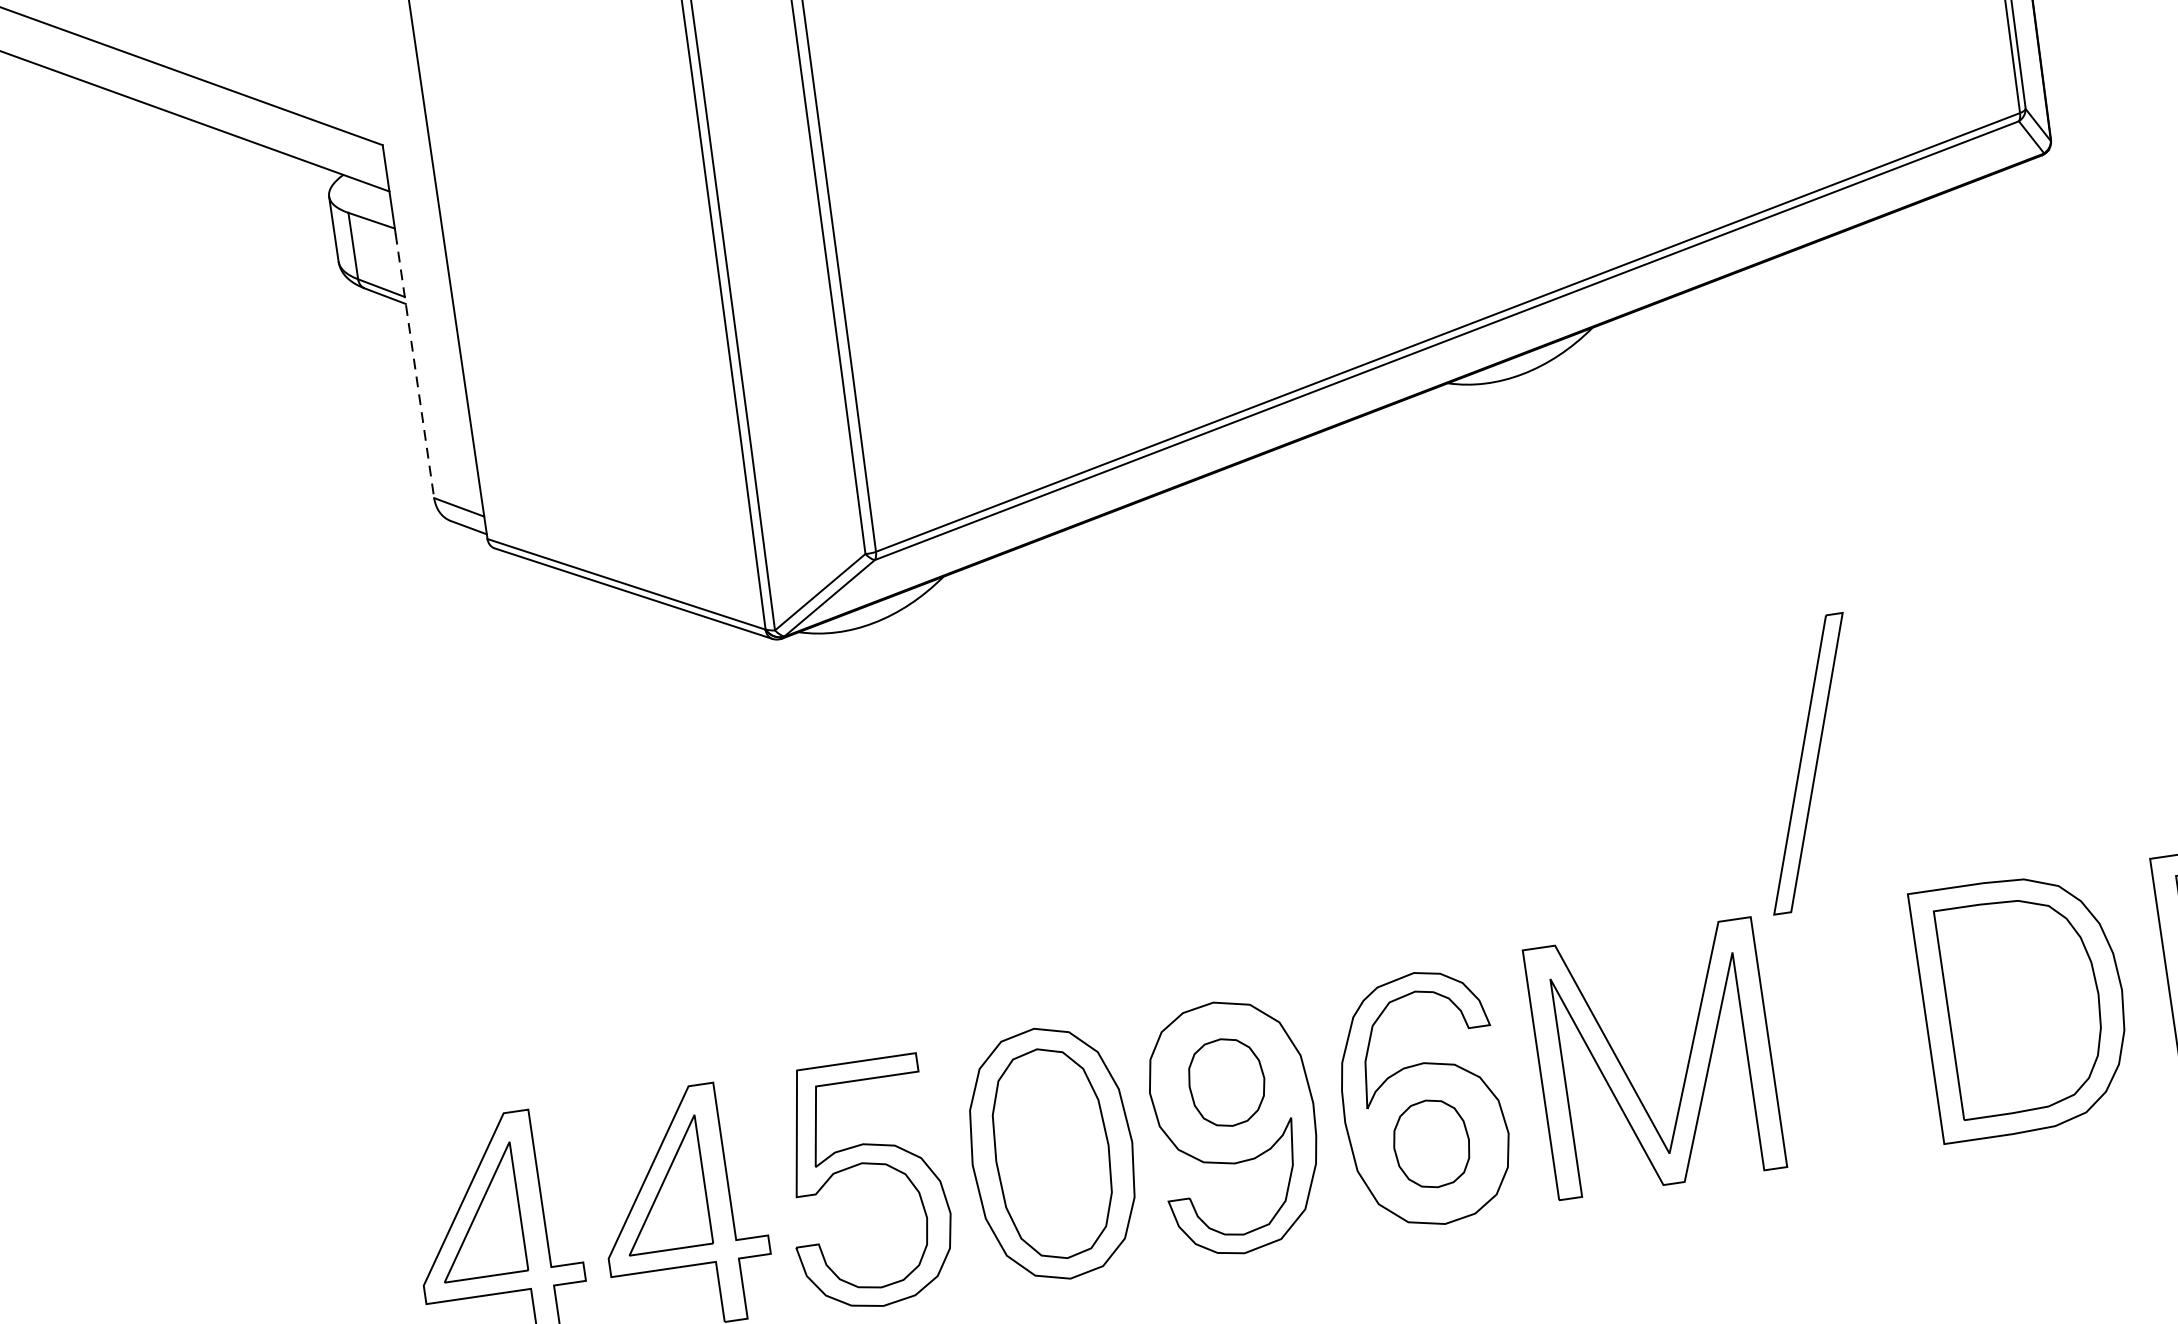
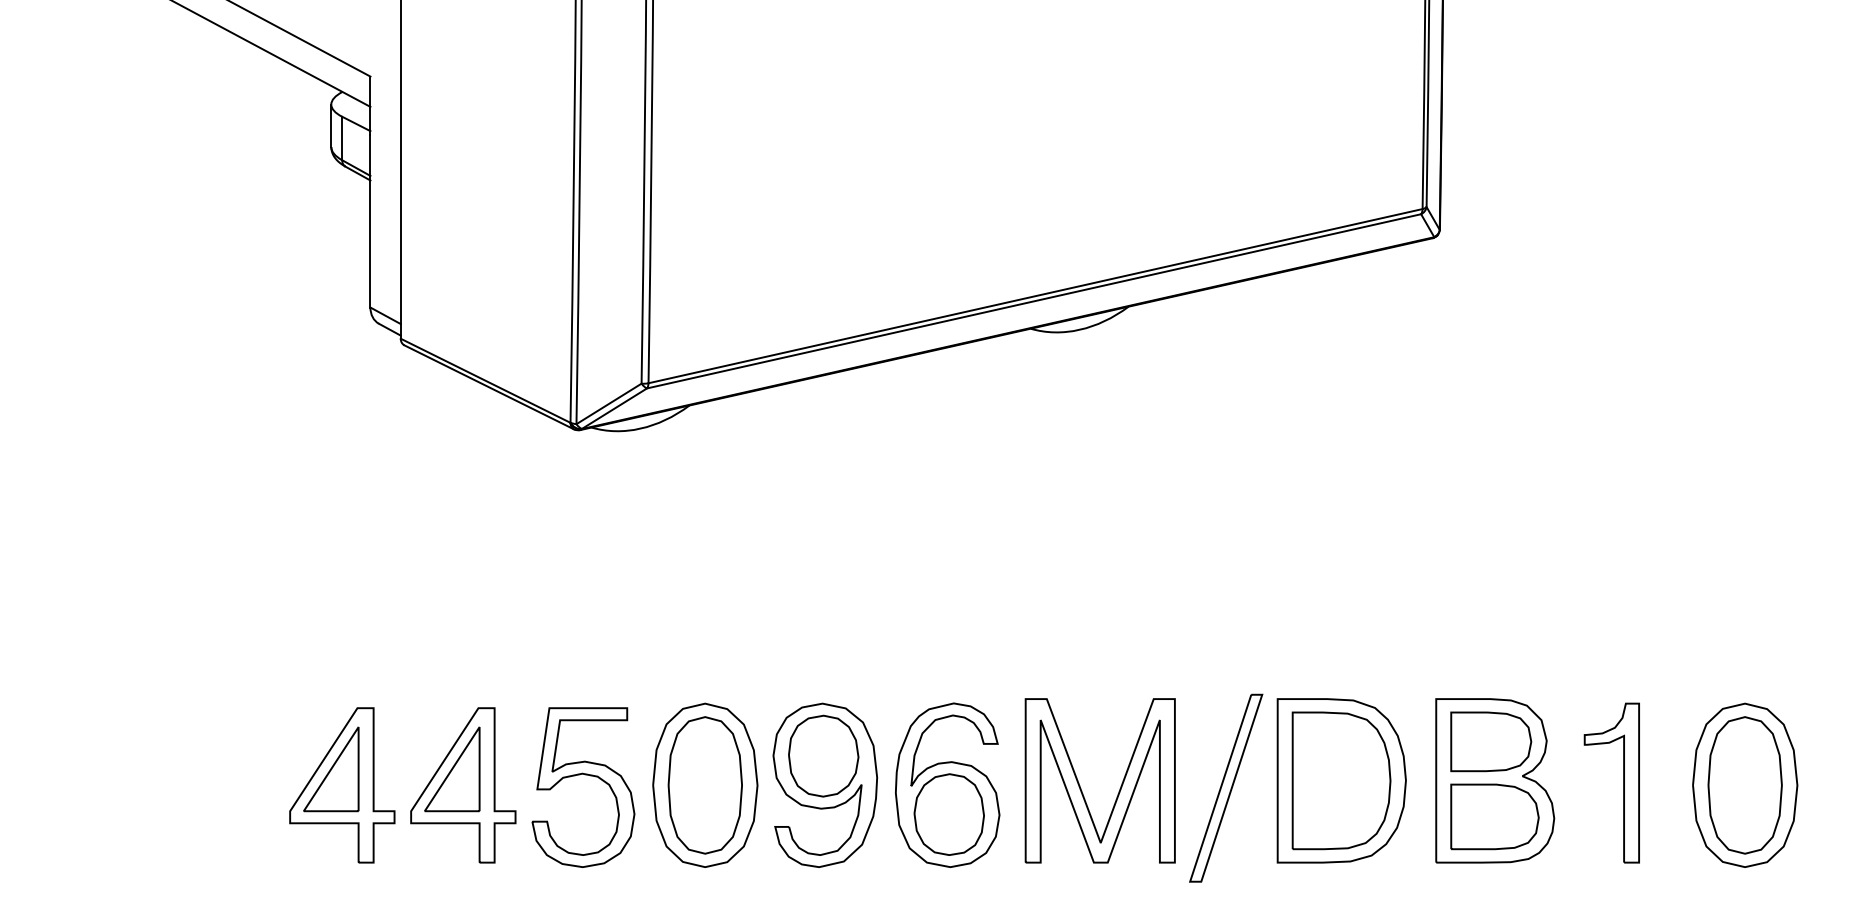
line: (415, 366) -> (370, 221), dashed -> solid
part: (1808, 762) -> (1226, 787), moved
part: (1226, 1081) -> (823, 755), size x1.43
part: (1430, 1143) -> (948, 814), size x1.43

